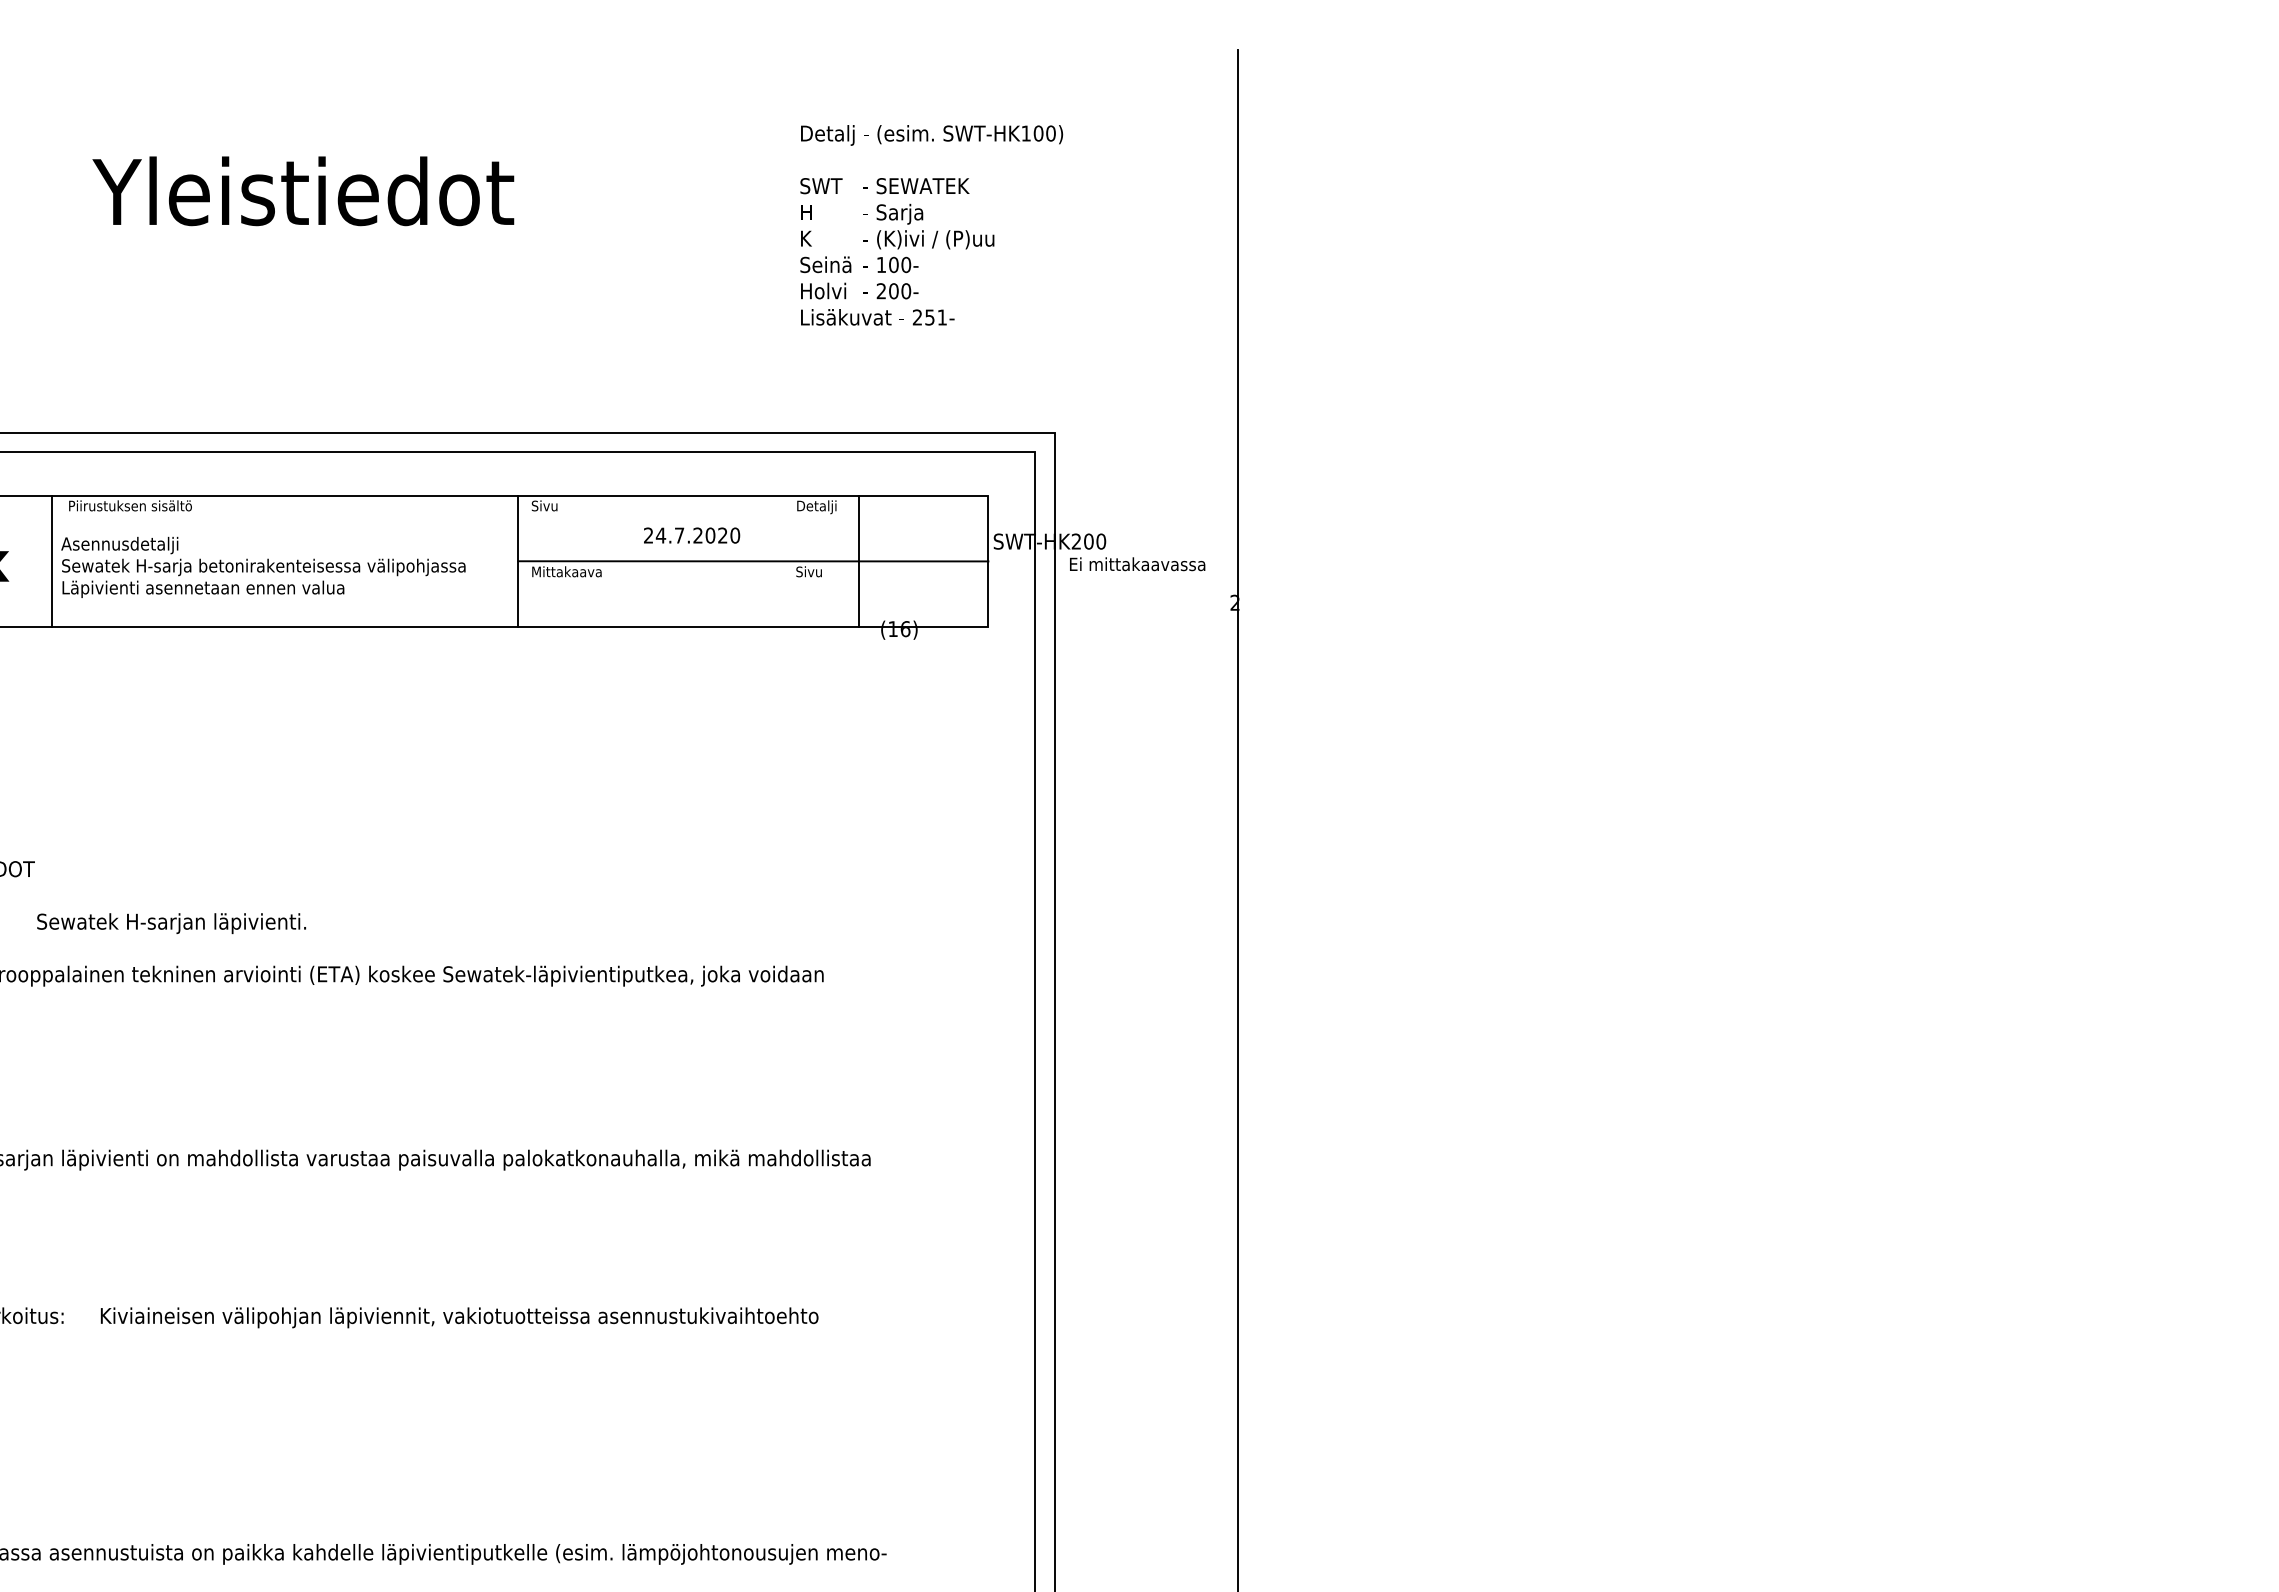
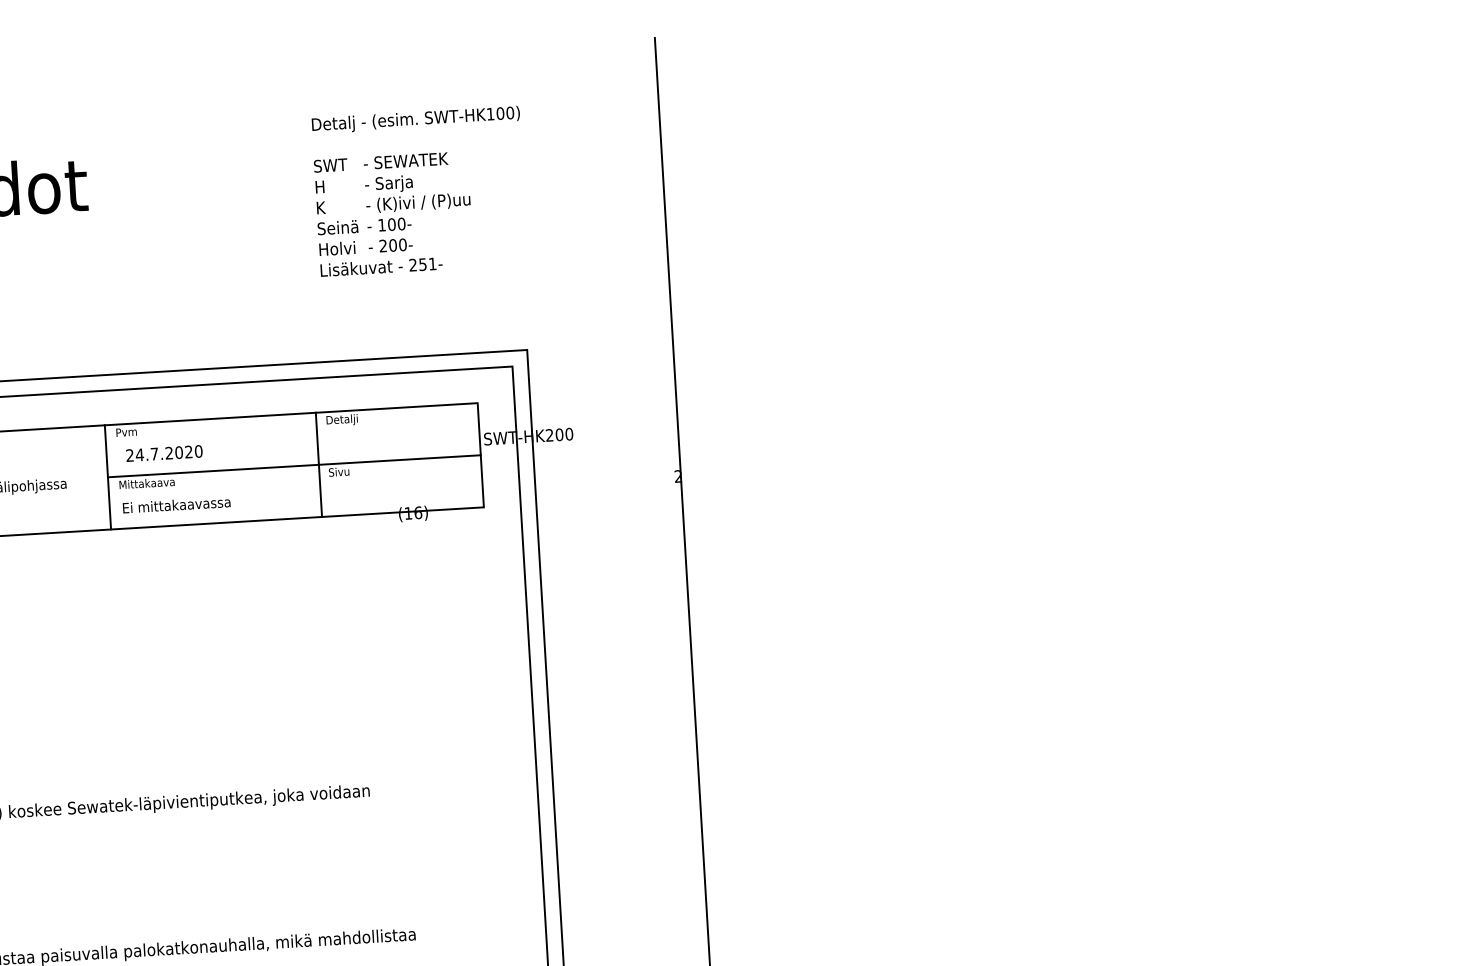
text: (544, 505) -> (126, 431), Sivu -> Pvm
text: (692, 535) -> (164, 453), moved
line: (859, 560) -> (319, 464), moved
text: (1137, 564) -> (176, 505), moved

